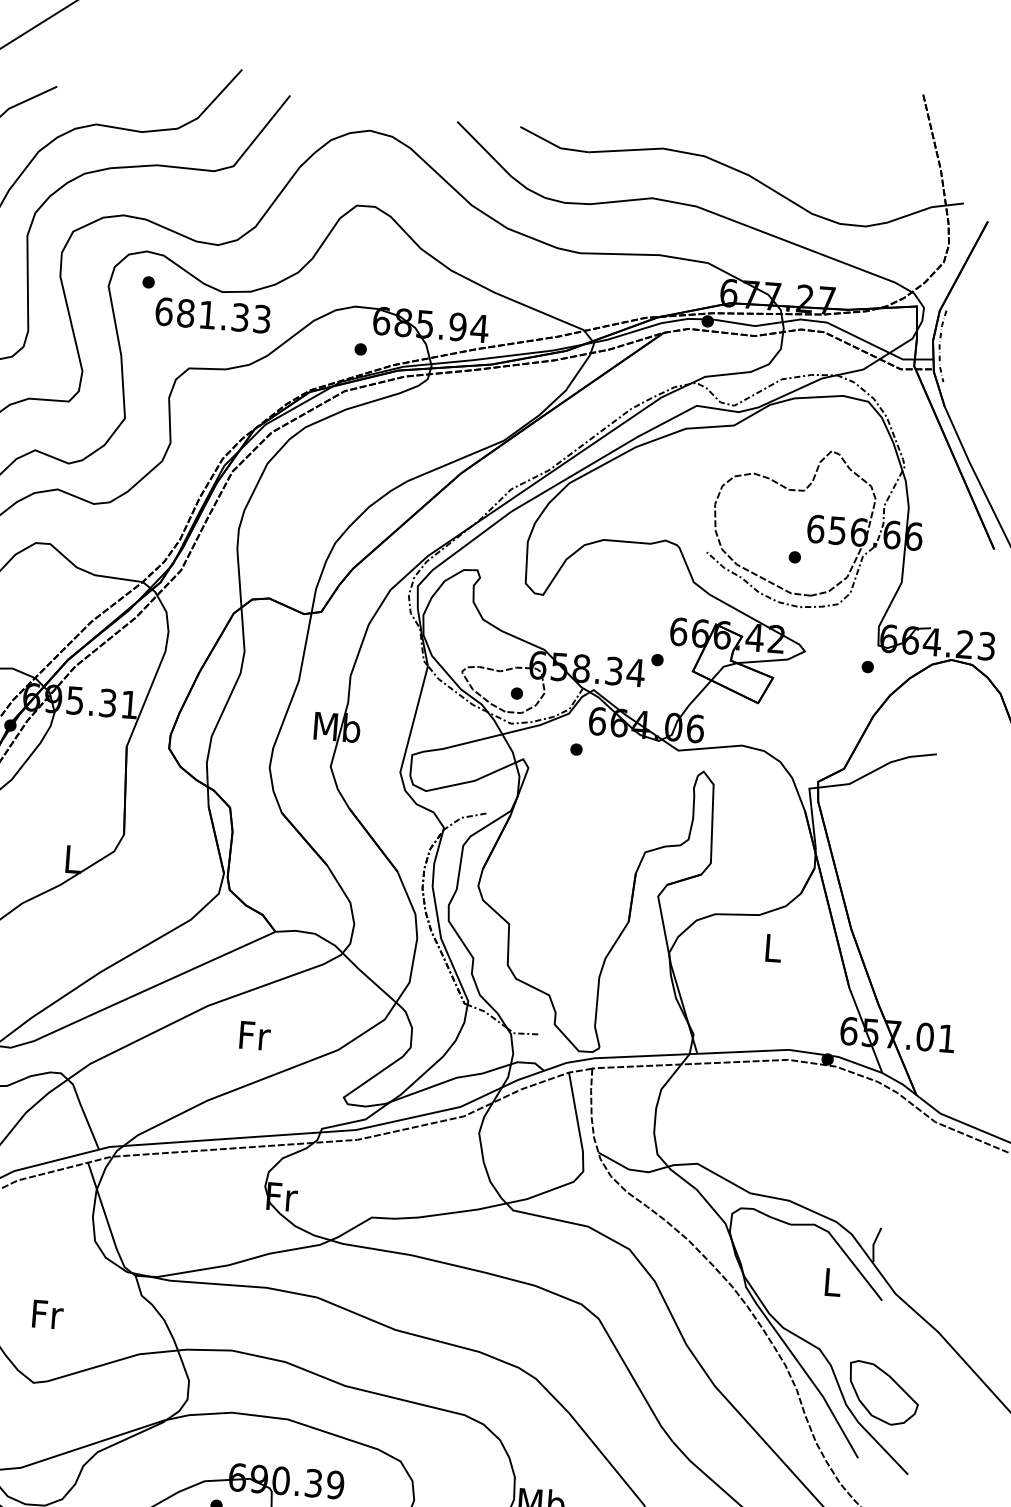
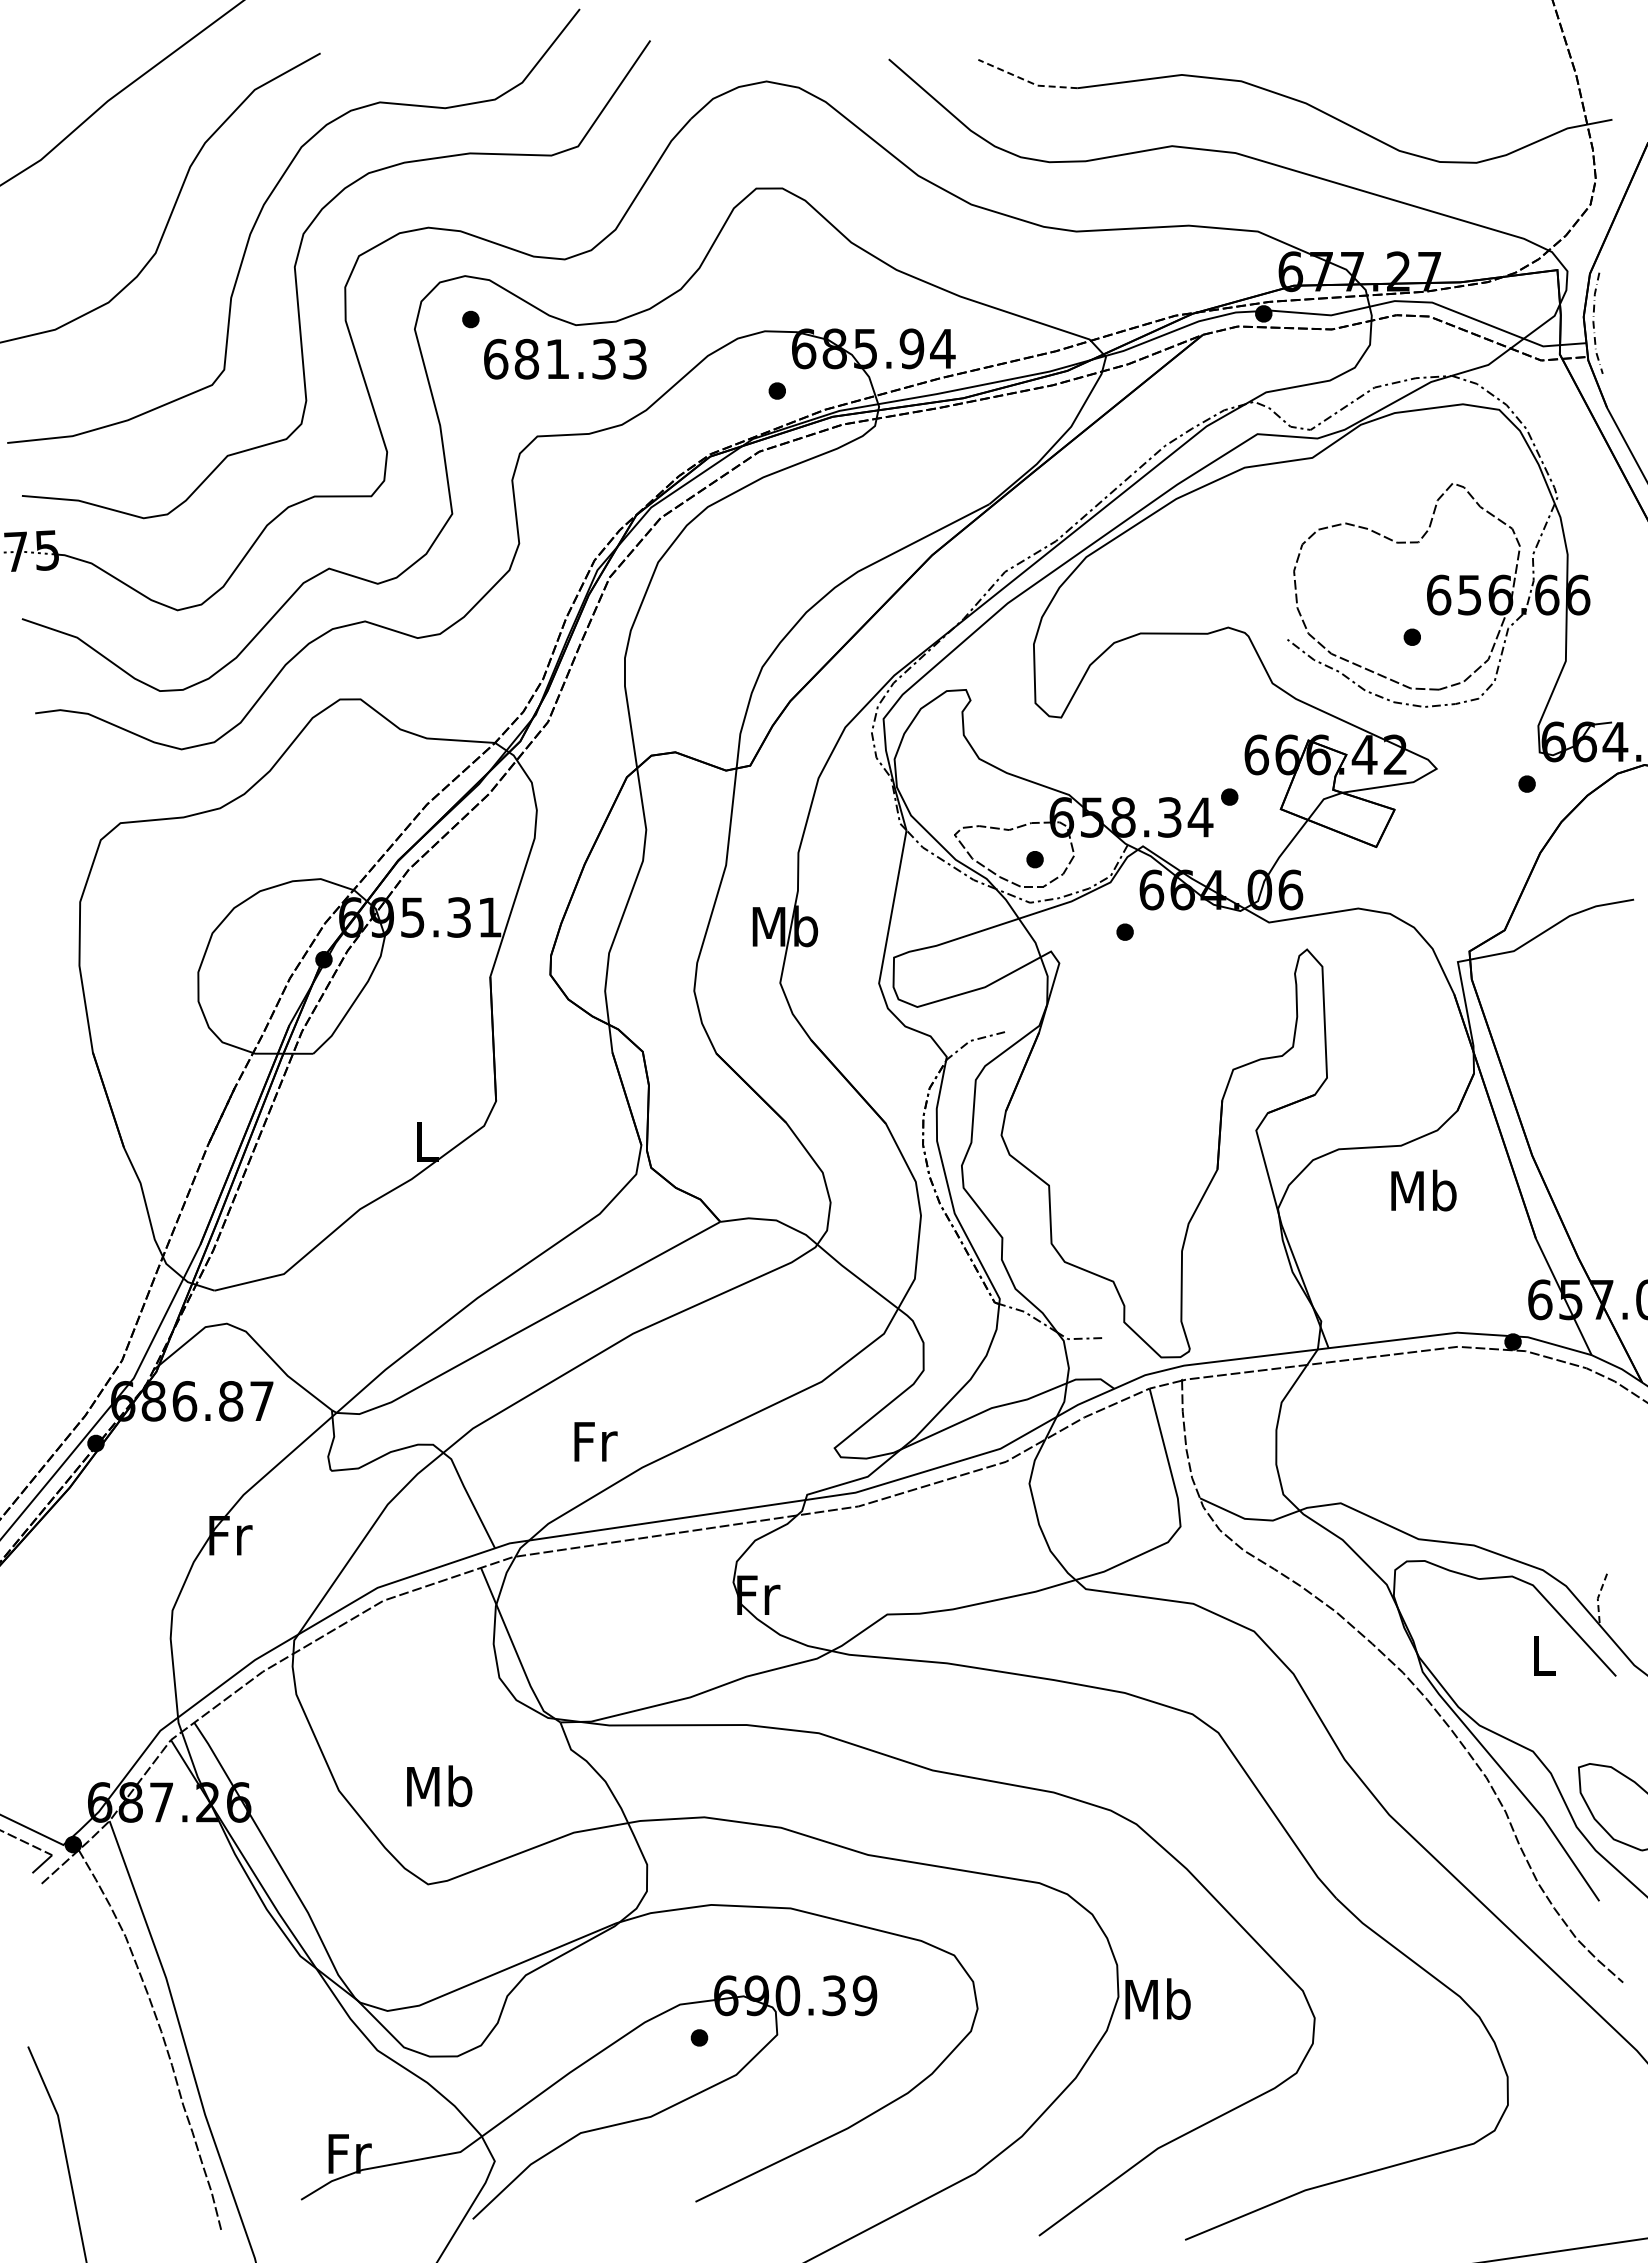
line: (553, 144) -> (1026, 80), solid -> dashed
text: (772, 947) -> (1423, 1190), L -> Mb
text: (254, 1035) -> (595, 1441), moved
line: (874, 1244) -> (1598, 1597), solid -> dashed
text: (46, 1314) -> (439, 1786), Fr -> Mb

